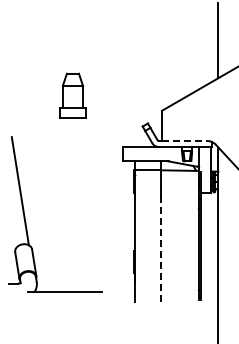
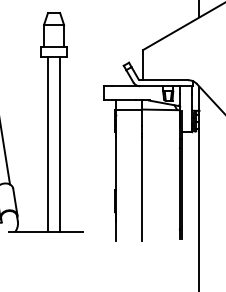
line: (184, 140) -> (165, 79), dashed -> solid
line: (66, 205) -> (47, 144), added
line: (78, 205) -> (59, 144), added
line: (161, 249) -> (142, 188), dashed -> solid

